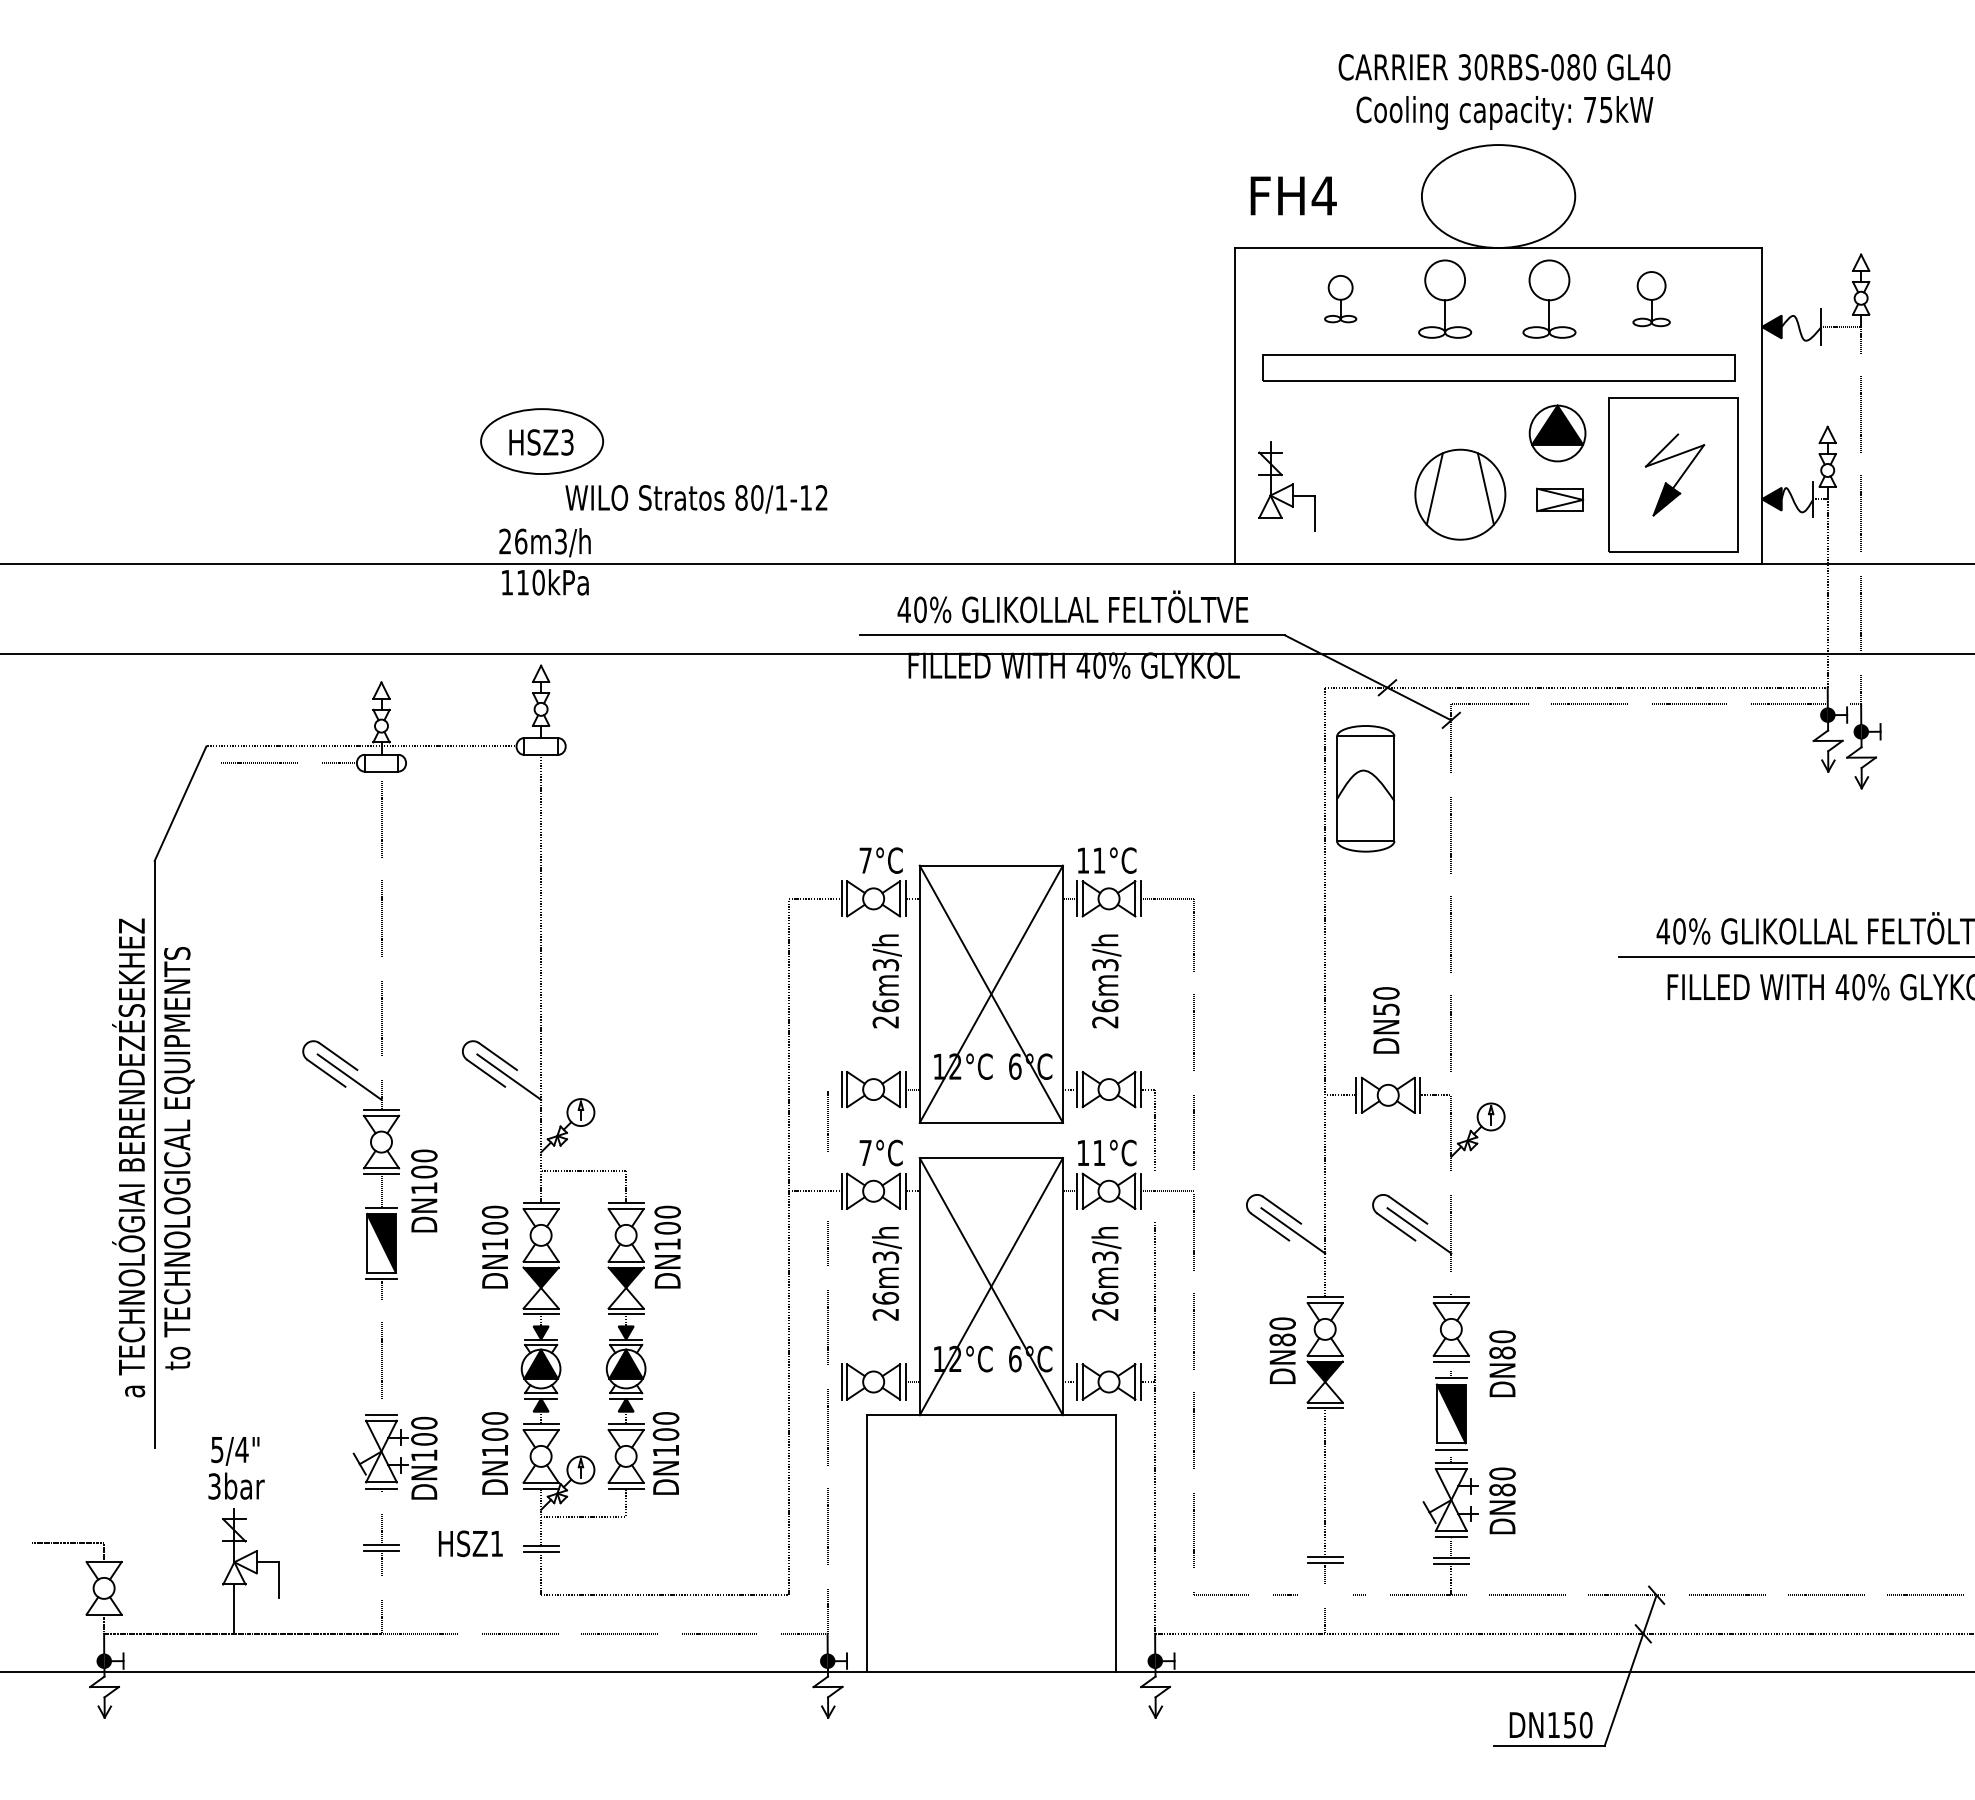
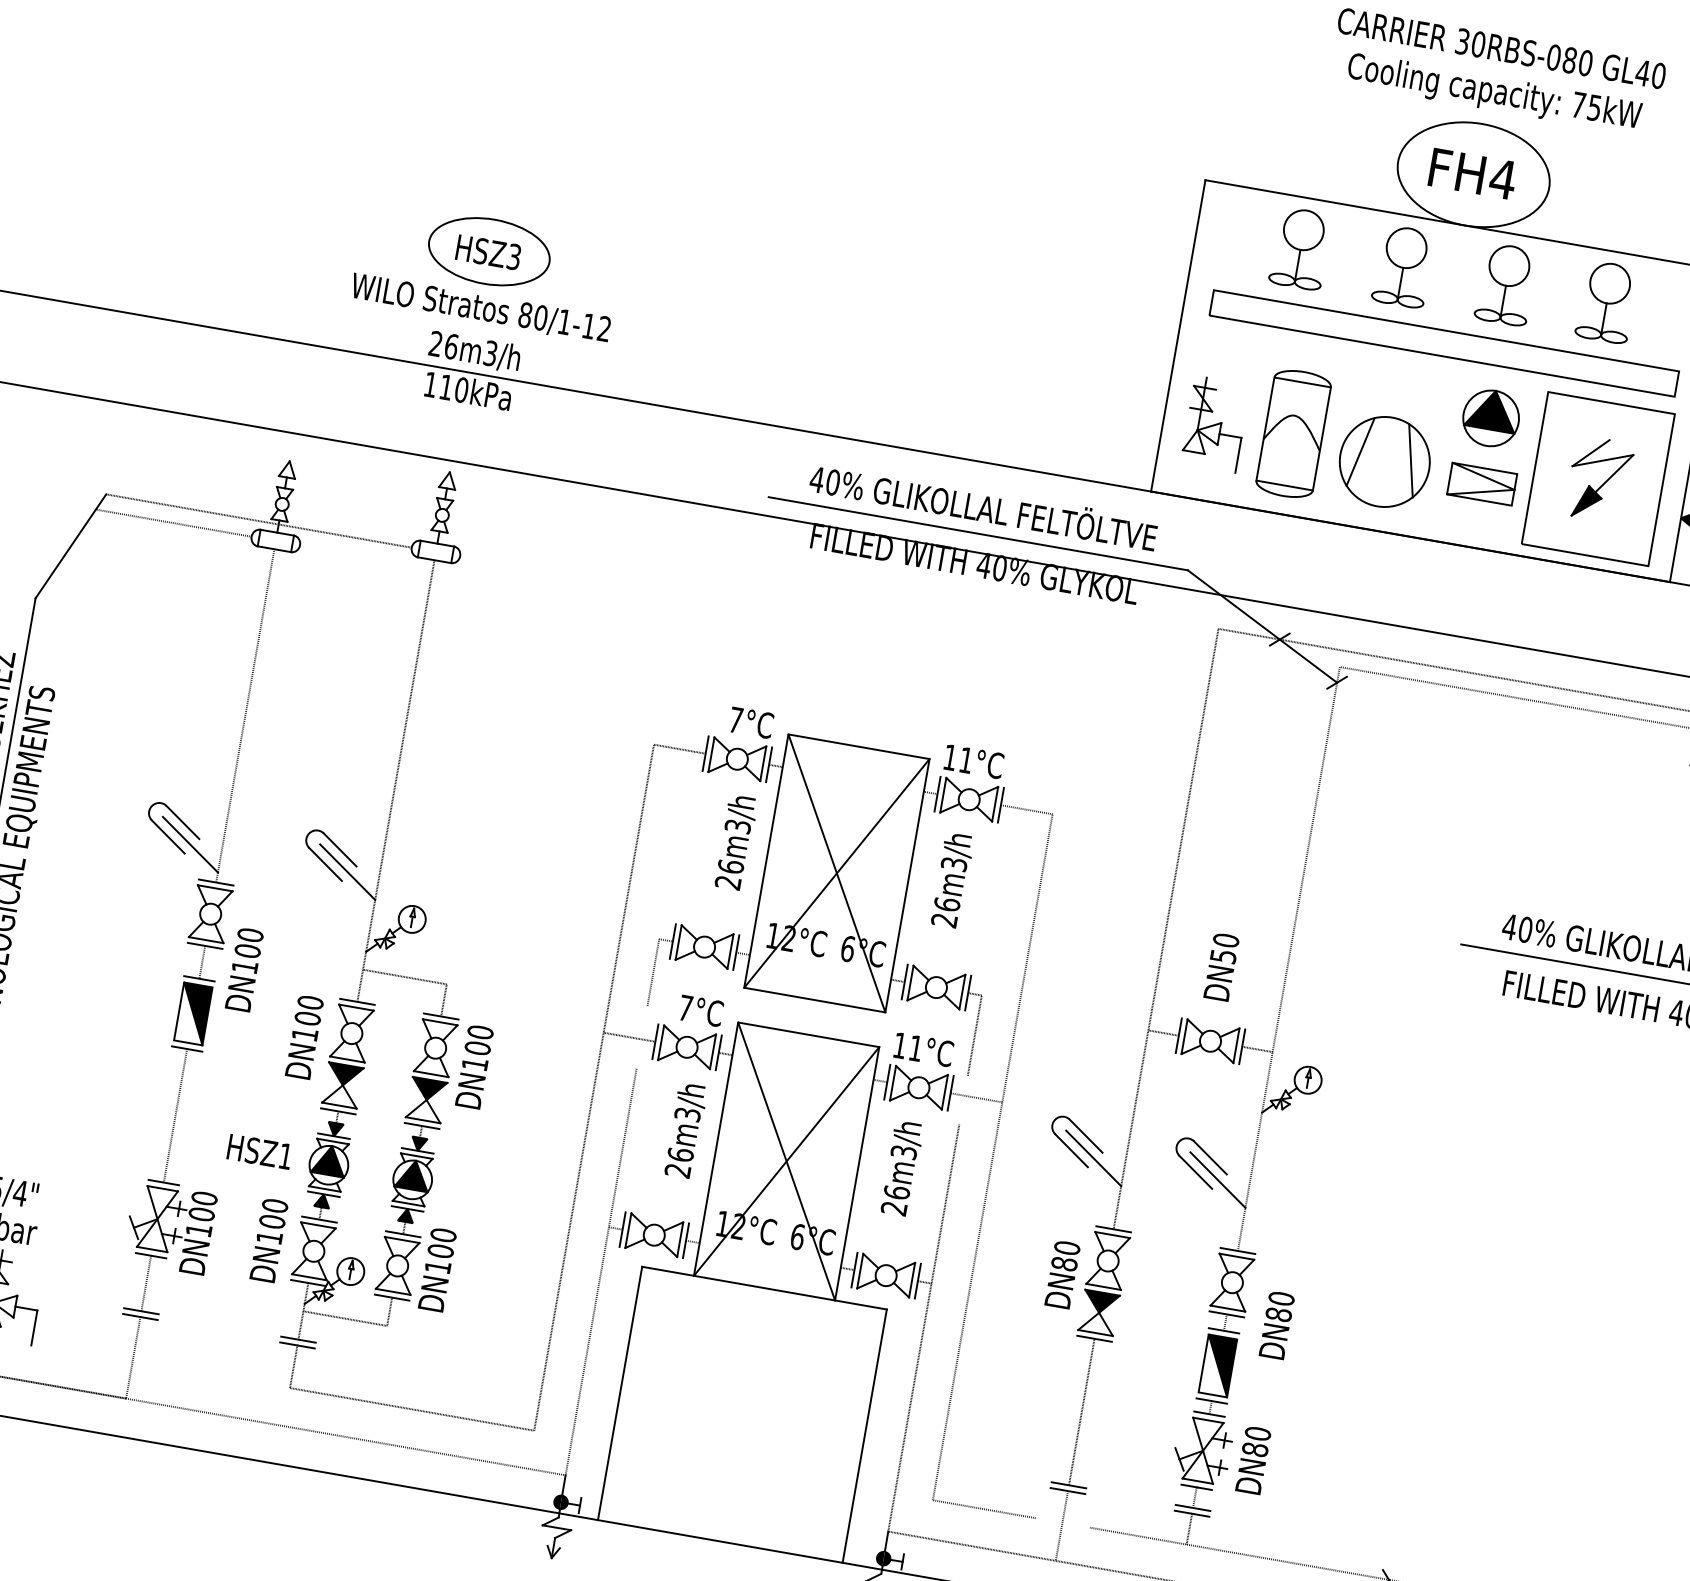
text: (1293, 195) -> (1472, 173), moved
part: (1340, 298) -> (1300, 248), size x1.67
part: (1651, 298) -> (1606, 301), size x1.43
text: (696, 499) -> (480, 309), moved
part: (1559, 499) -> (1481, 483), size x1.43
part: (1365, 788) -> (1293, 433), moved
text: (470, 1543) -> (259, 1151), moved

